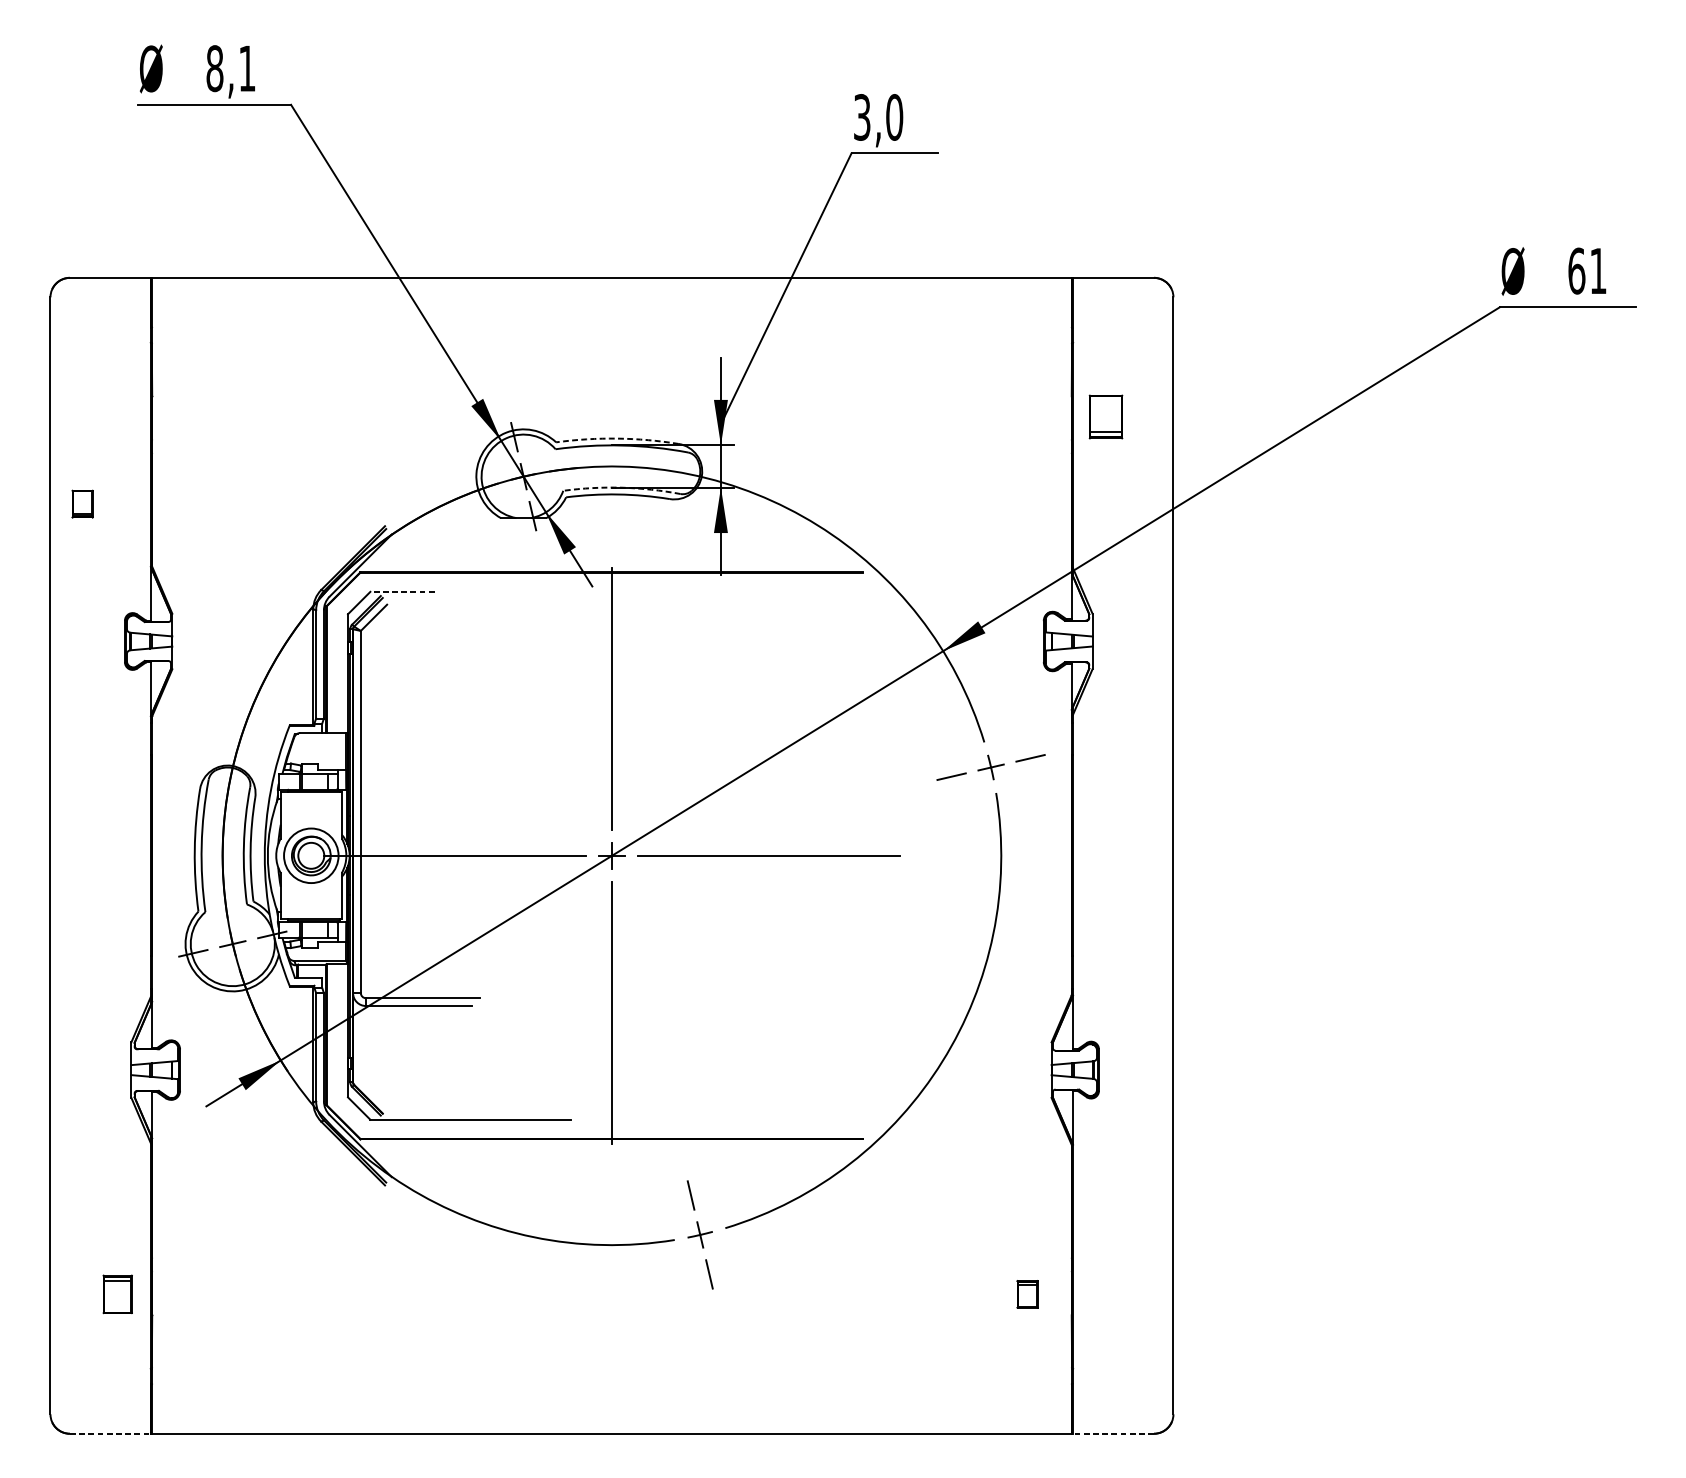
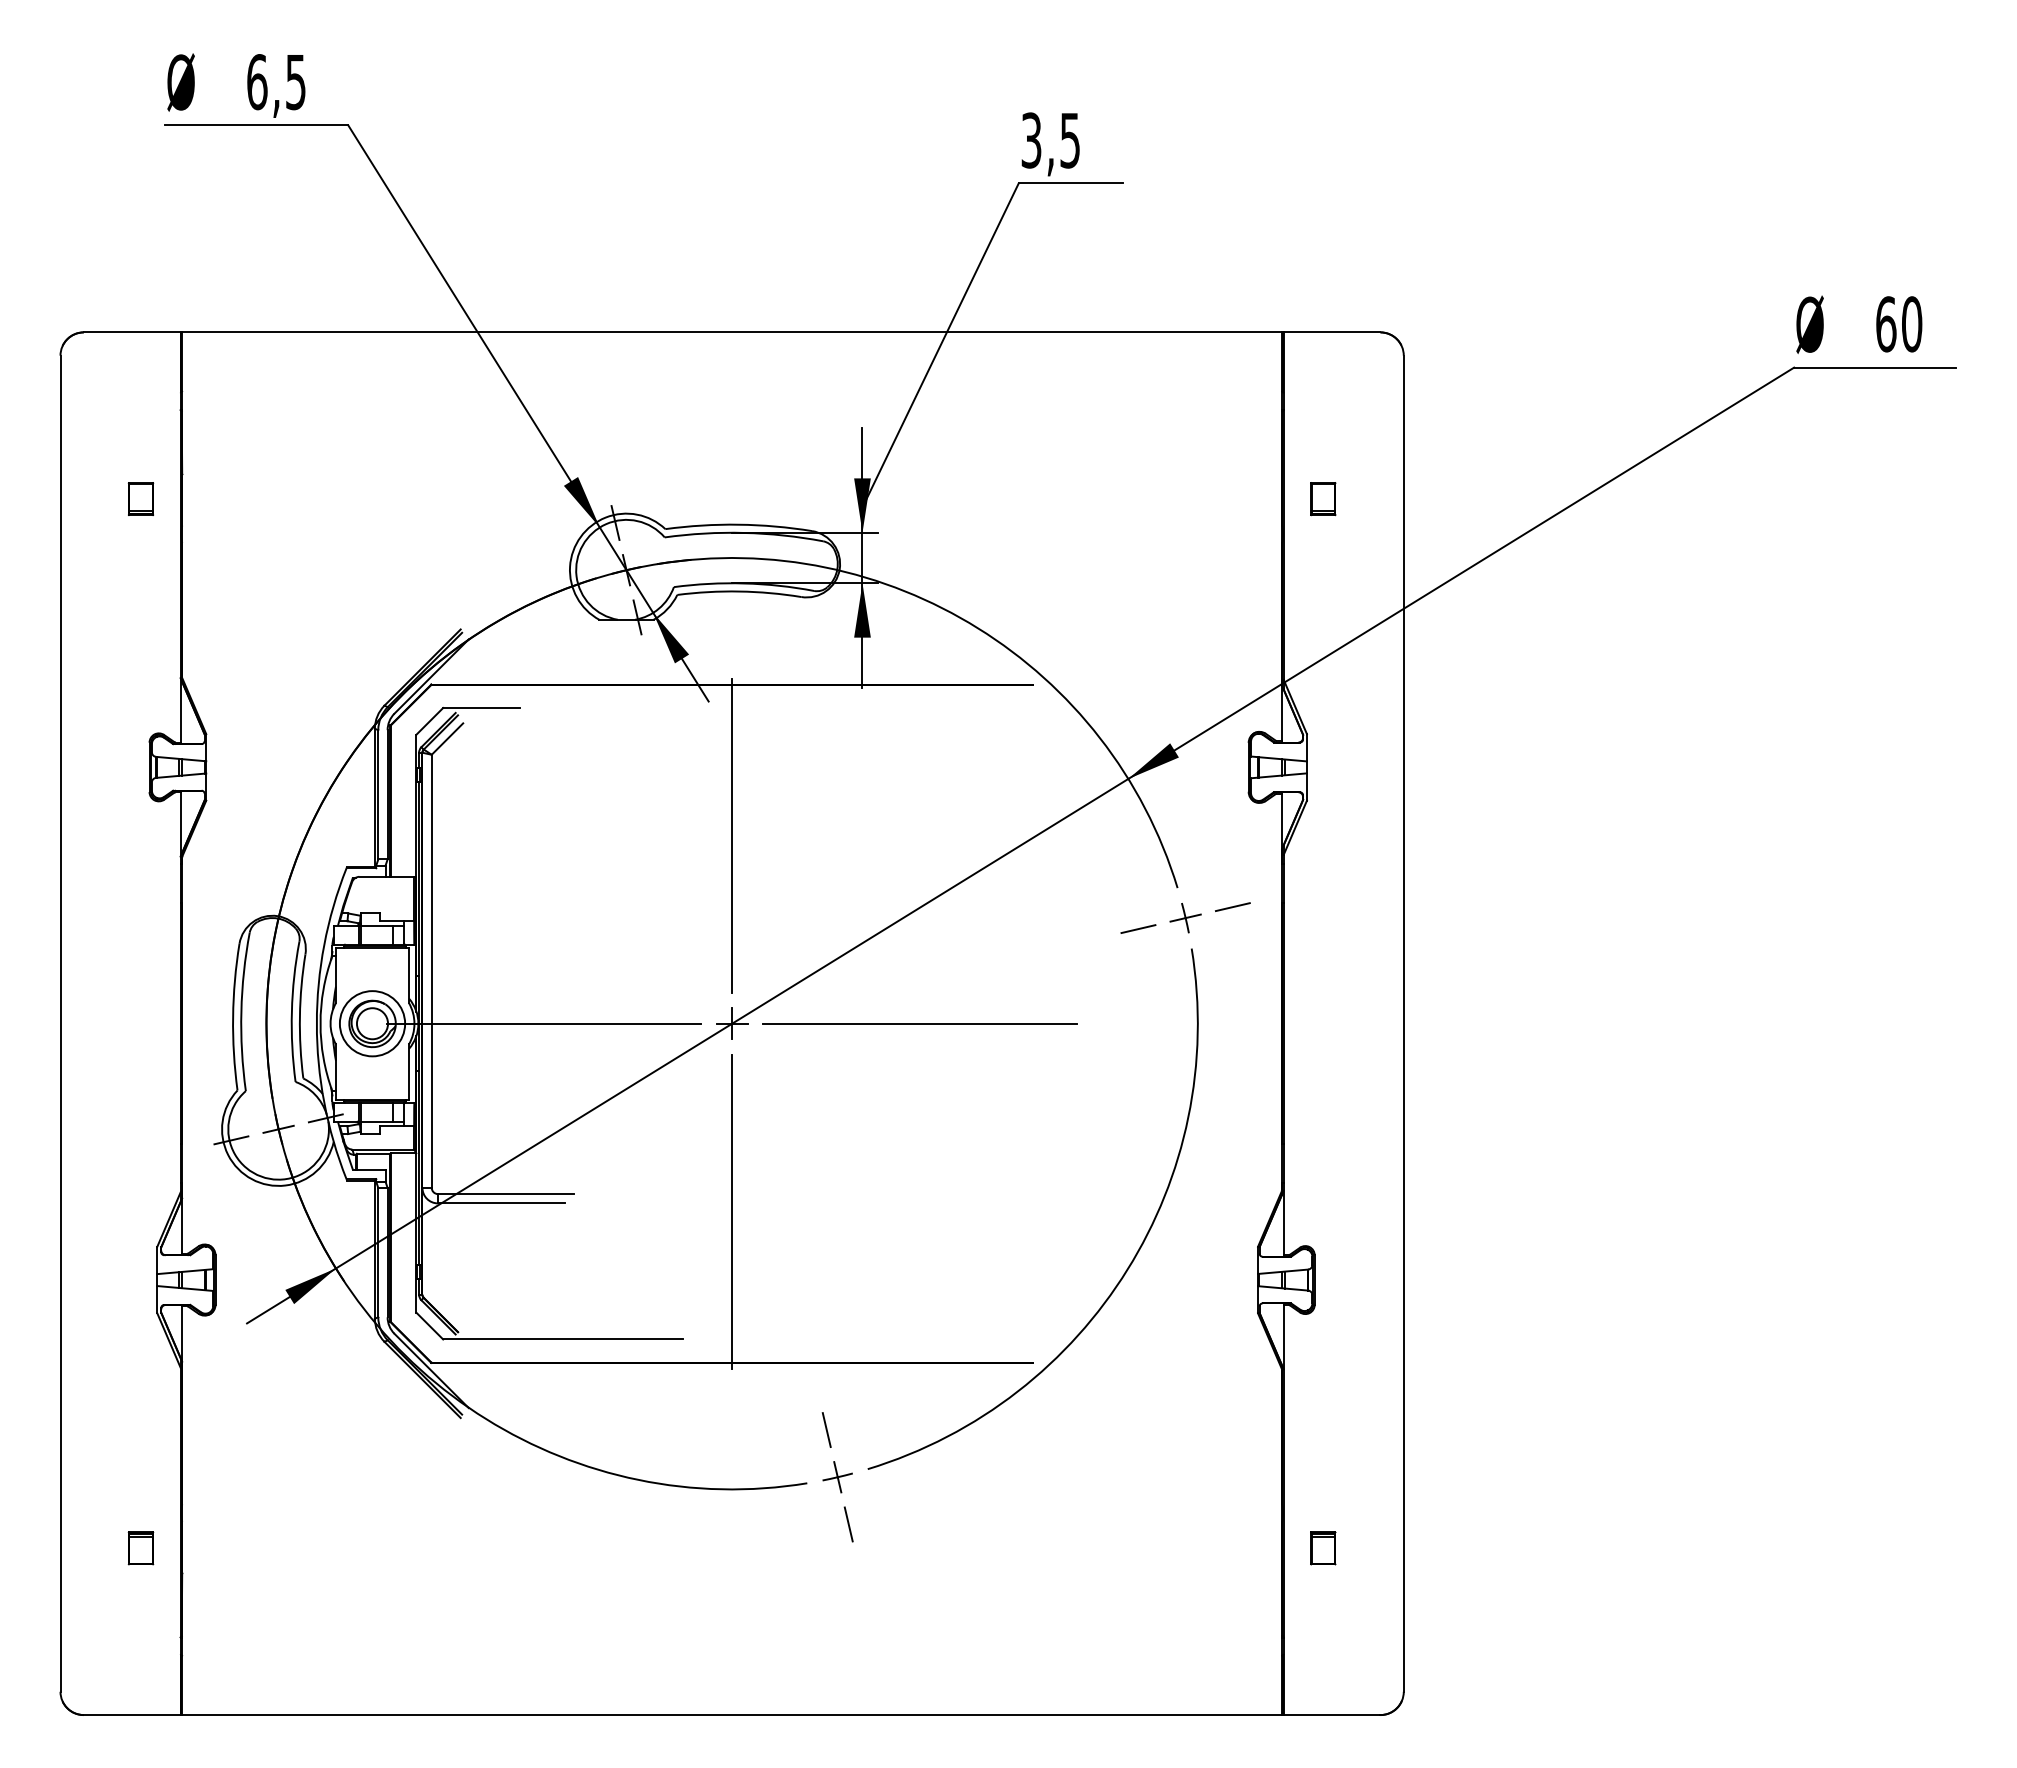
text: (231, 68) -> (276, 82), 8,1 -> 6,5
text: (894, 117) -> (1070, 140), 3,0 -> 3,5
text: (1598, 271) -> (1912, 324), 61 -> 60
part: (1106, 417) -> (1323, 499), size x0.62
arc: (617, 438) -> (738, 524), dashed -> solid
arc: (622, 487) -> (744, 583), dashed -> solid
part: (82, 503) -> (140, 498), moved
line: (402, 592) -> (481, 708), dashed -> solid
part: (117, 1294) -> (140, 1548), size x0.71
part: (1027, 1294) -> (1323, 1548), moved
line: (110, 1434) -> (132, 1715), dashed -> solid
line: (1113, 1434) -> (1331, 1715), dashed -> solid

